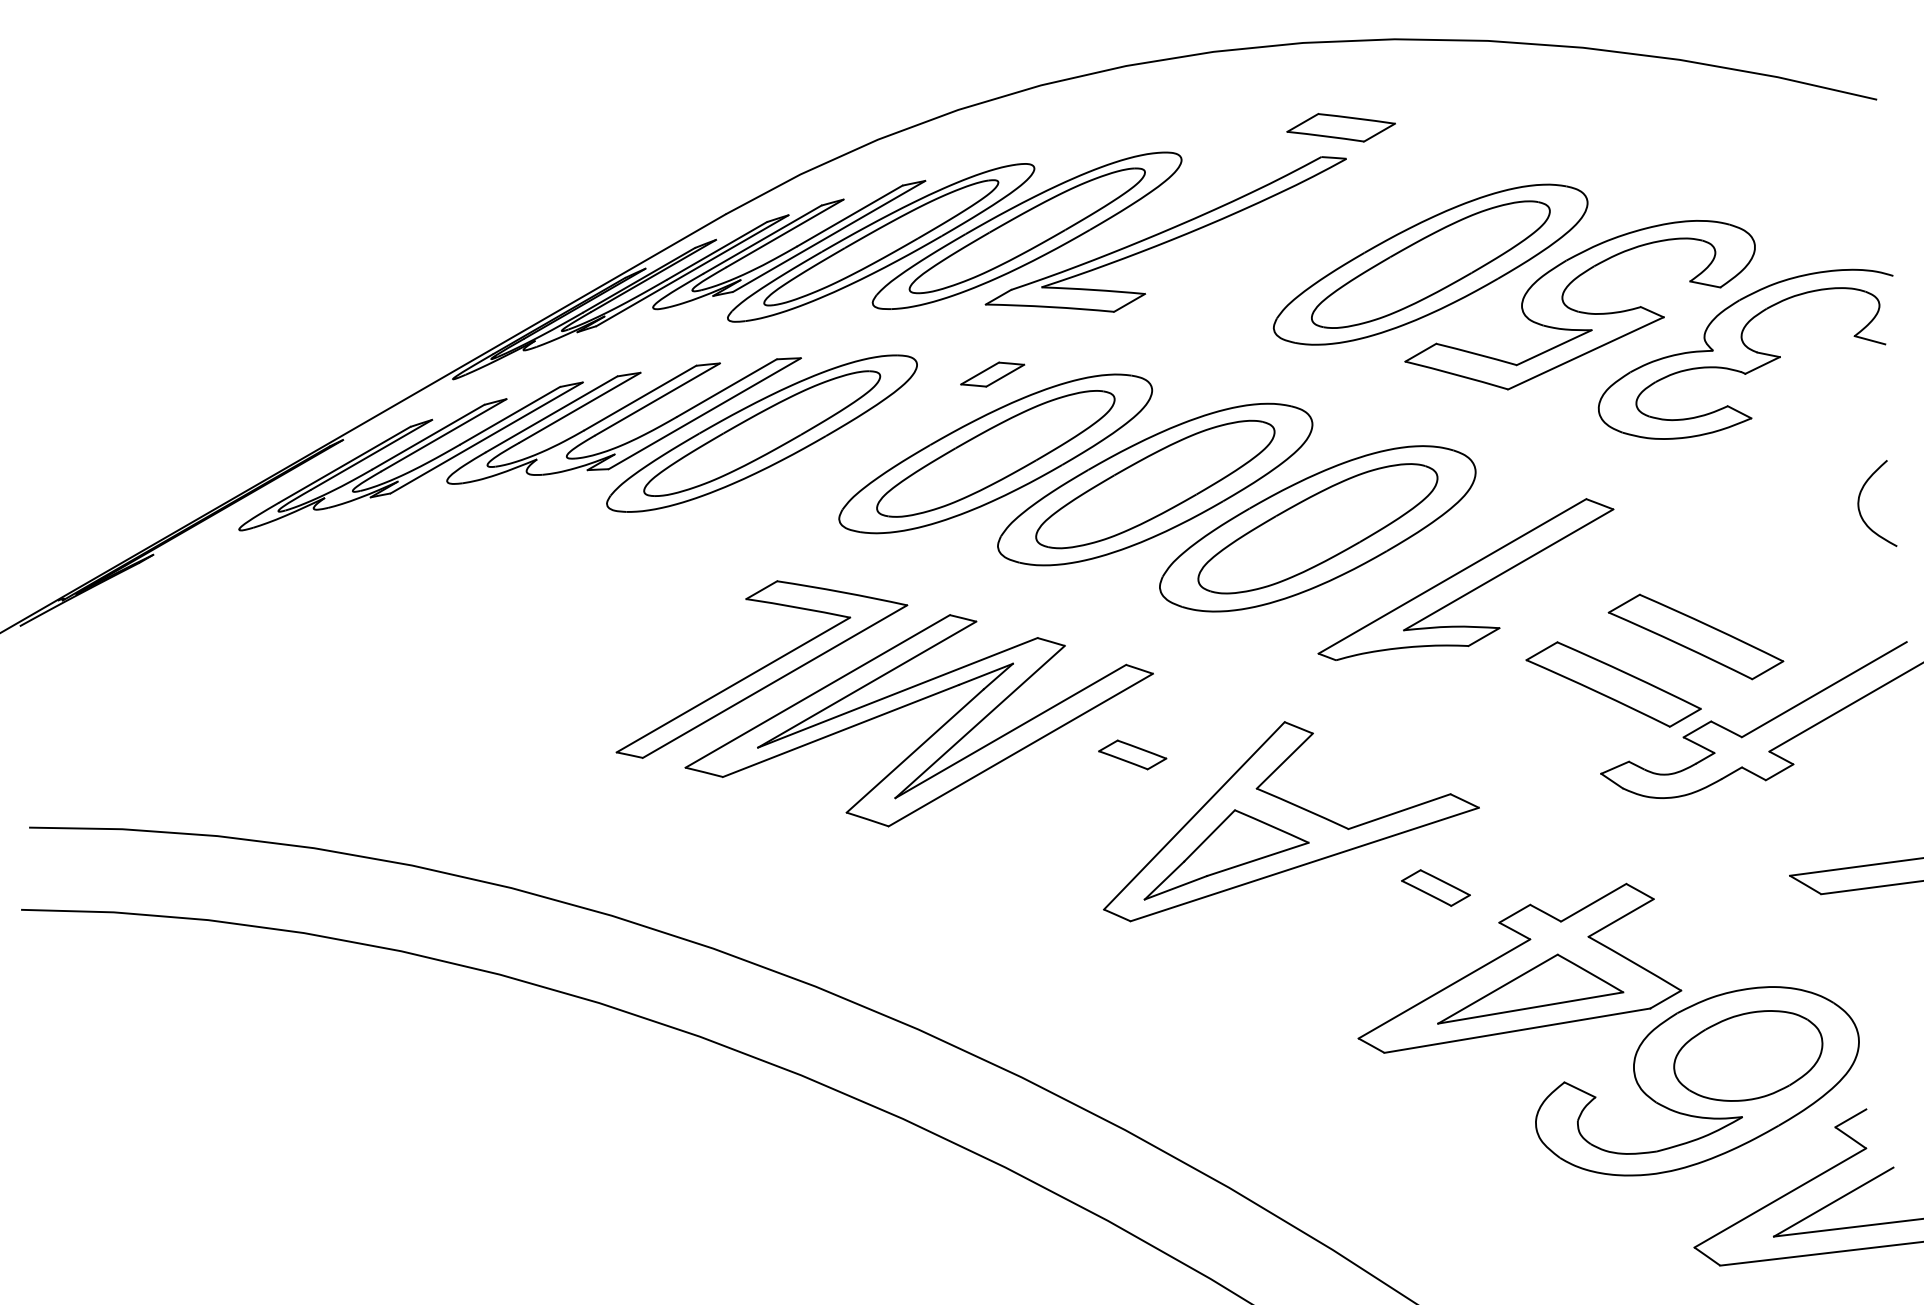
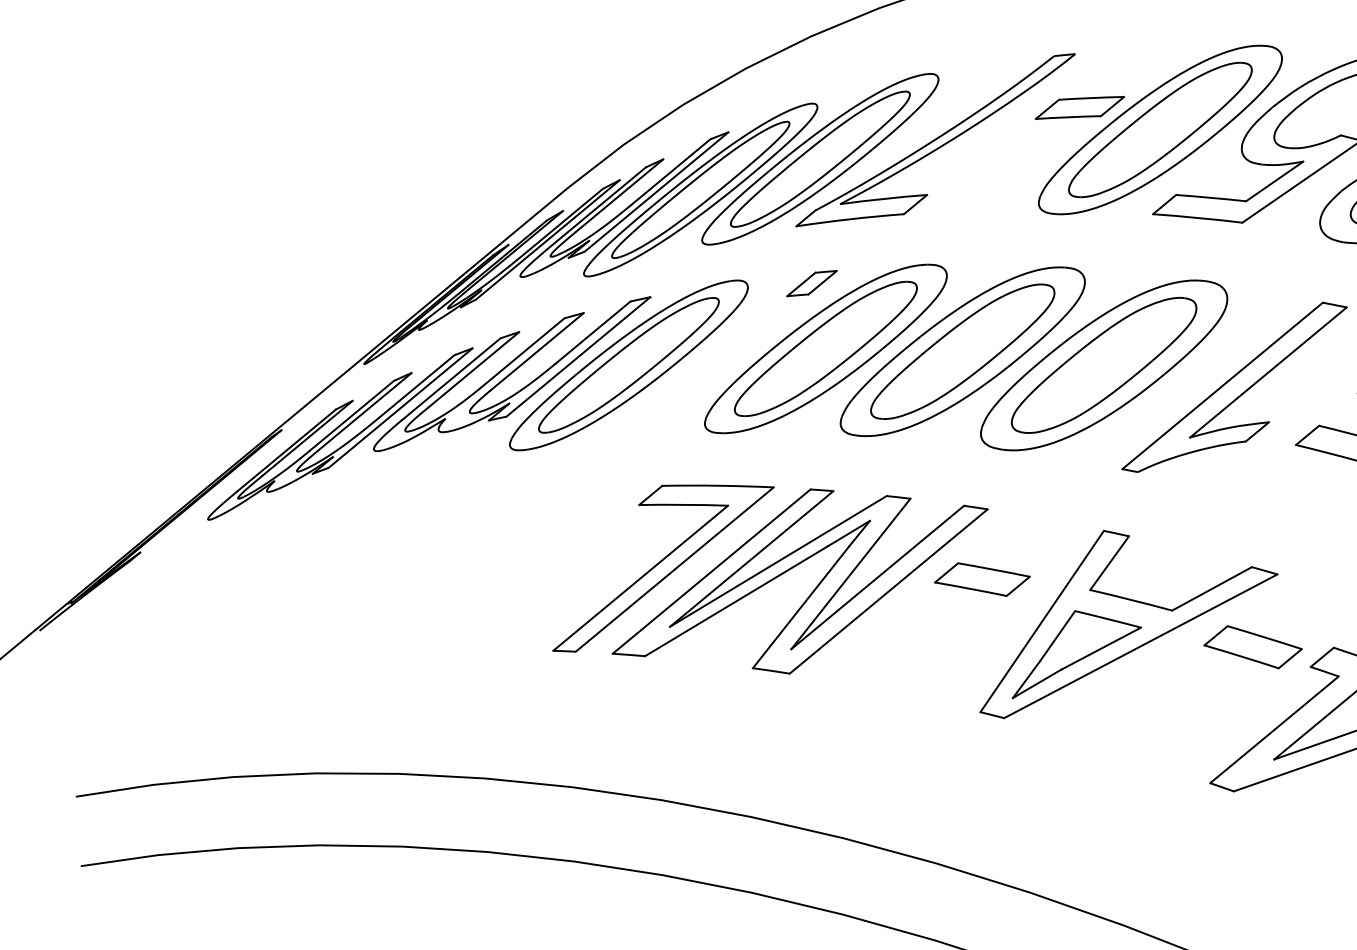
part: (1340, 127) -> (1079, 107), moved
part: (1132, 754) -> (982, 579), size x1.67
part: (1435, 887) -> (1252, 646), size x1.67

